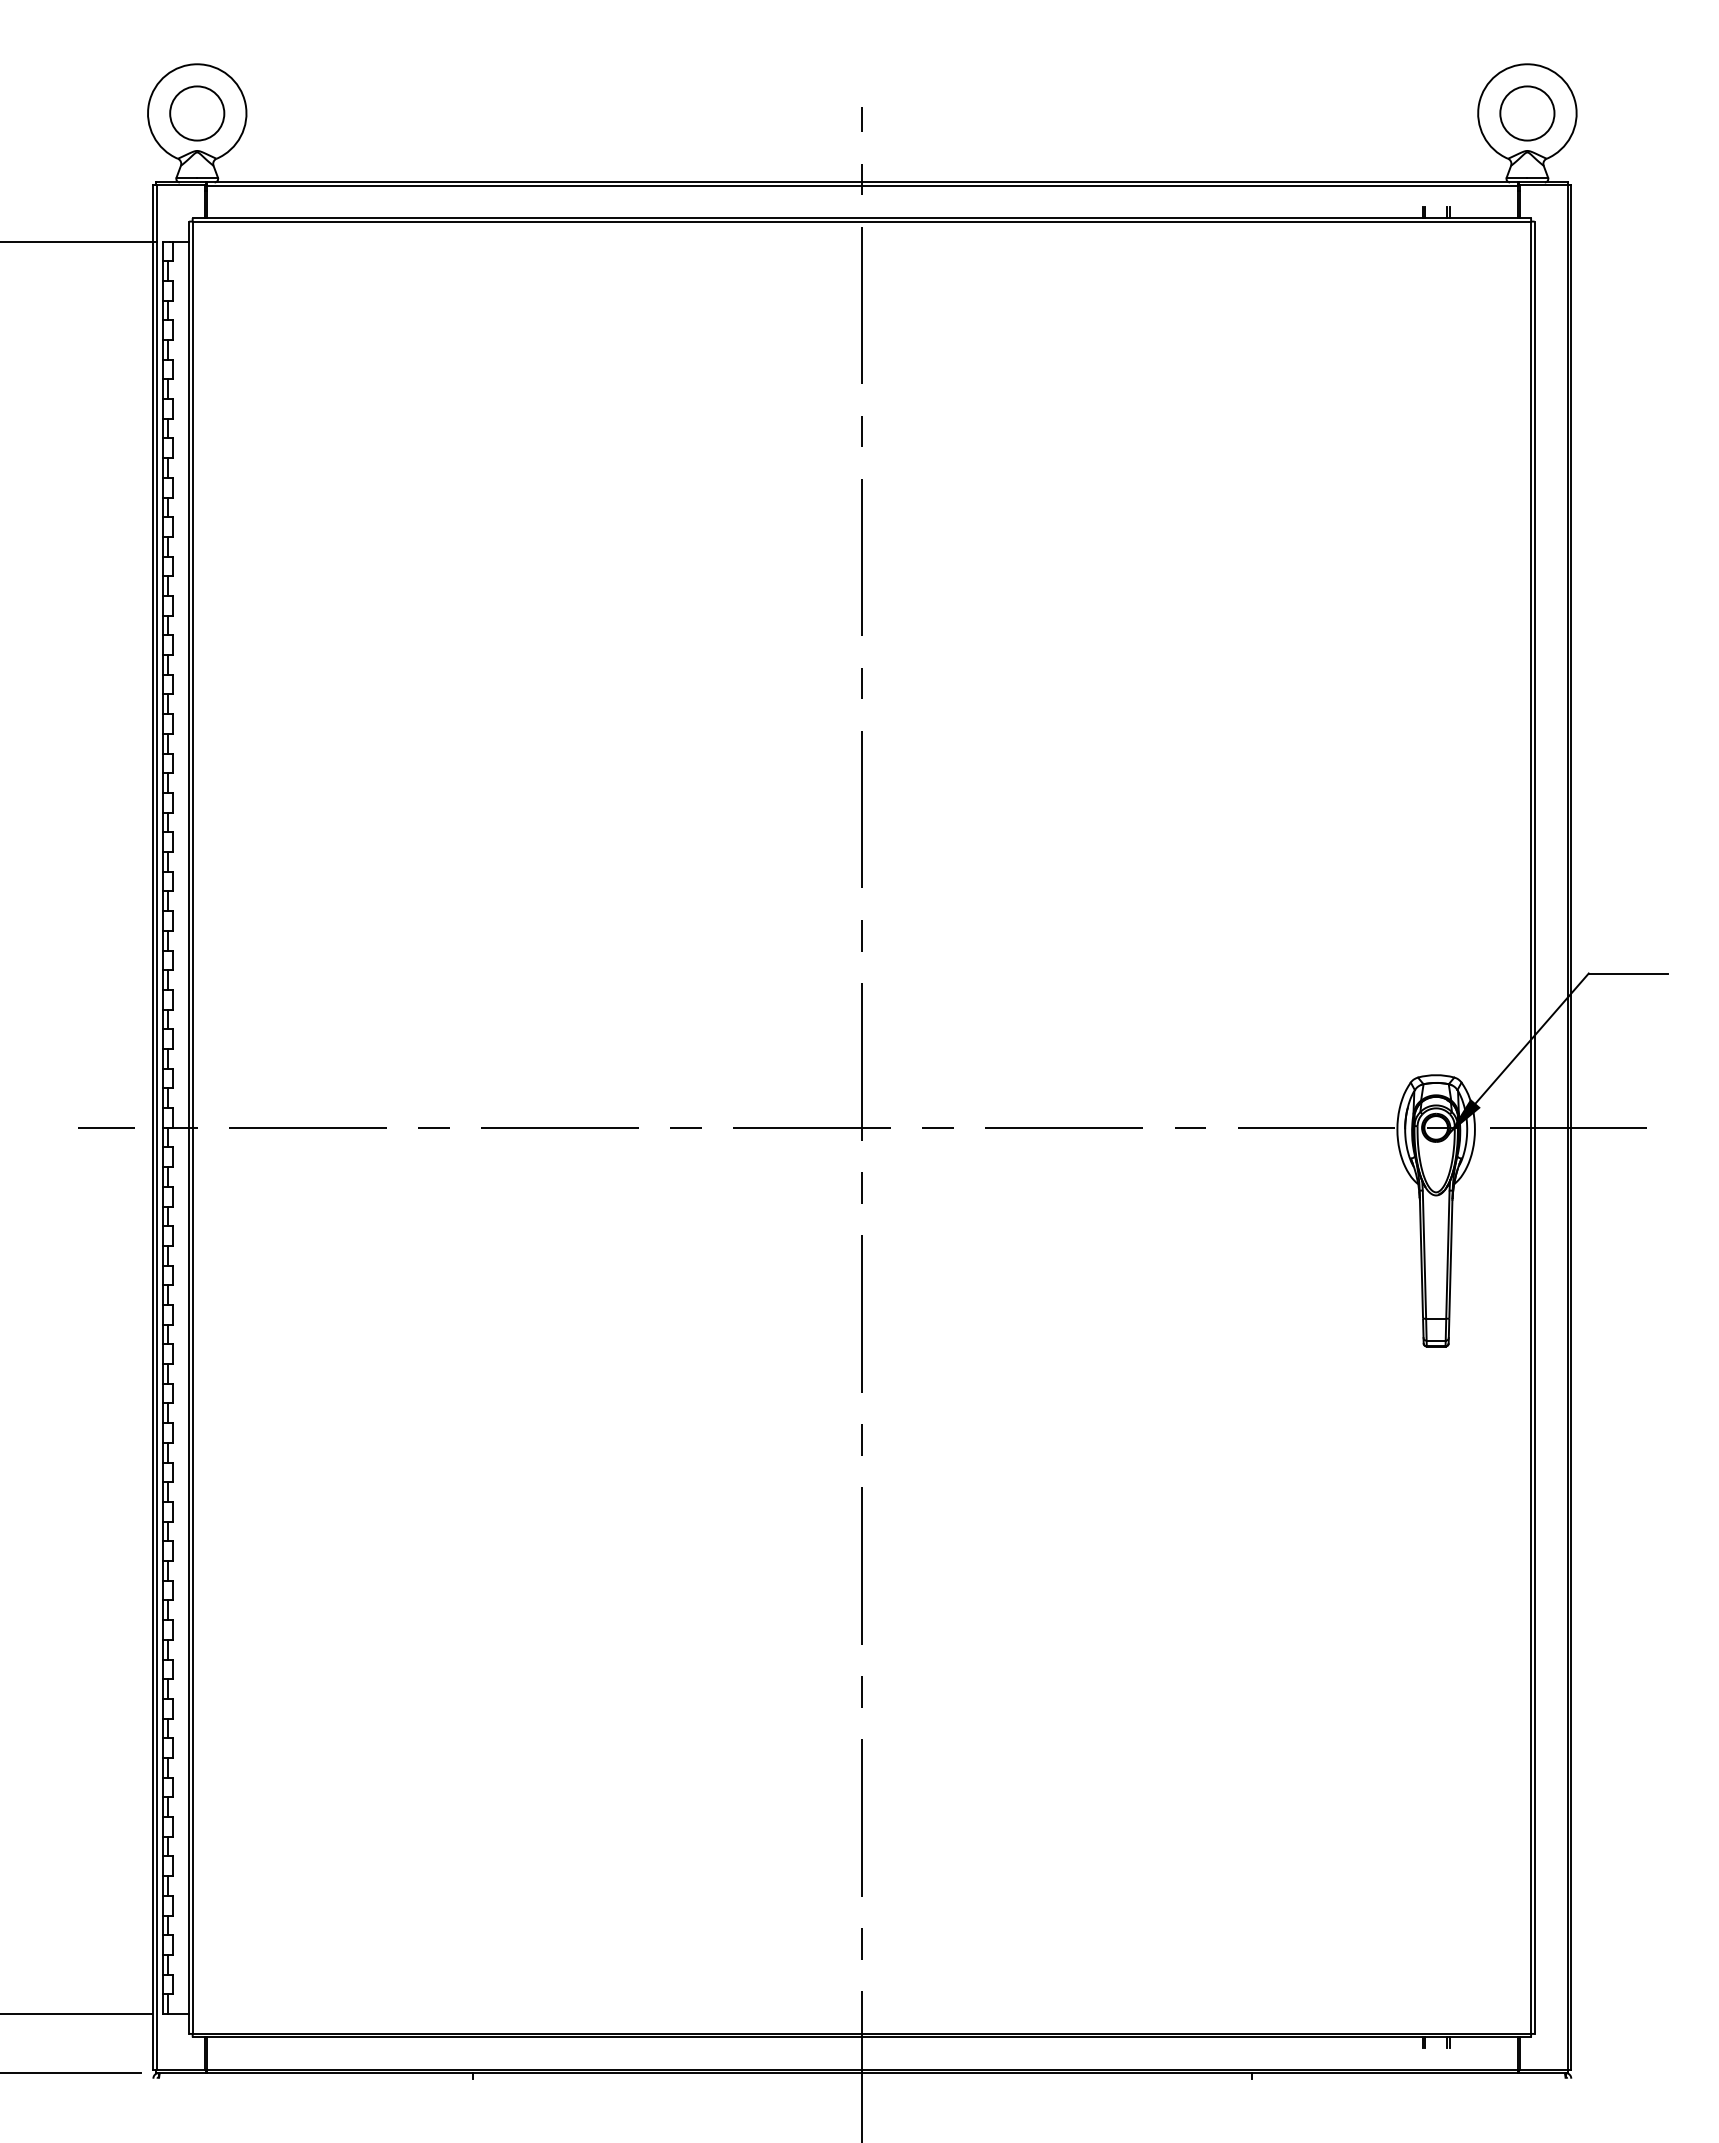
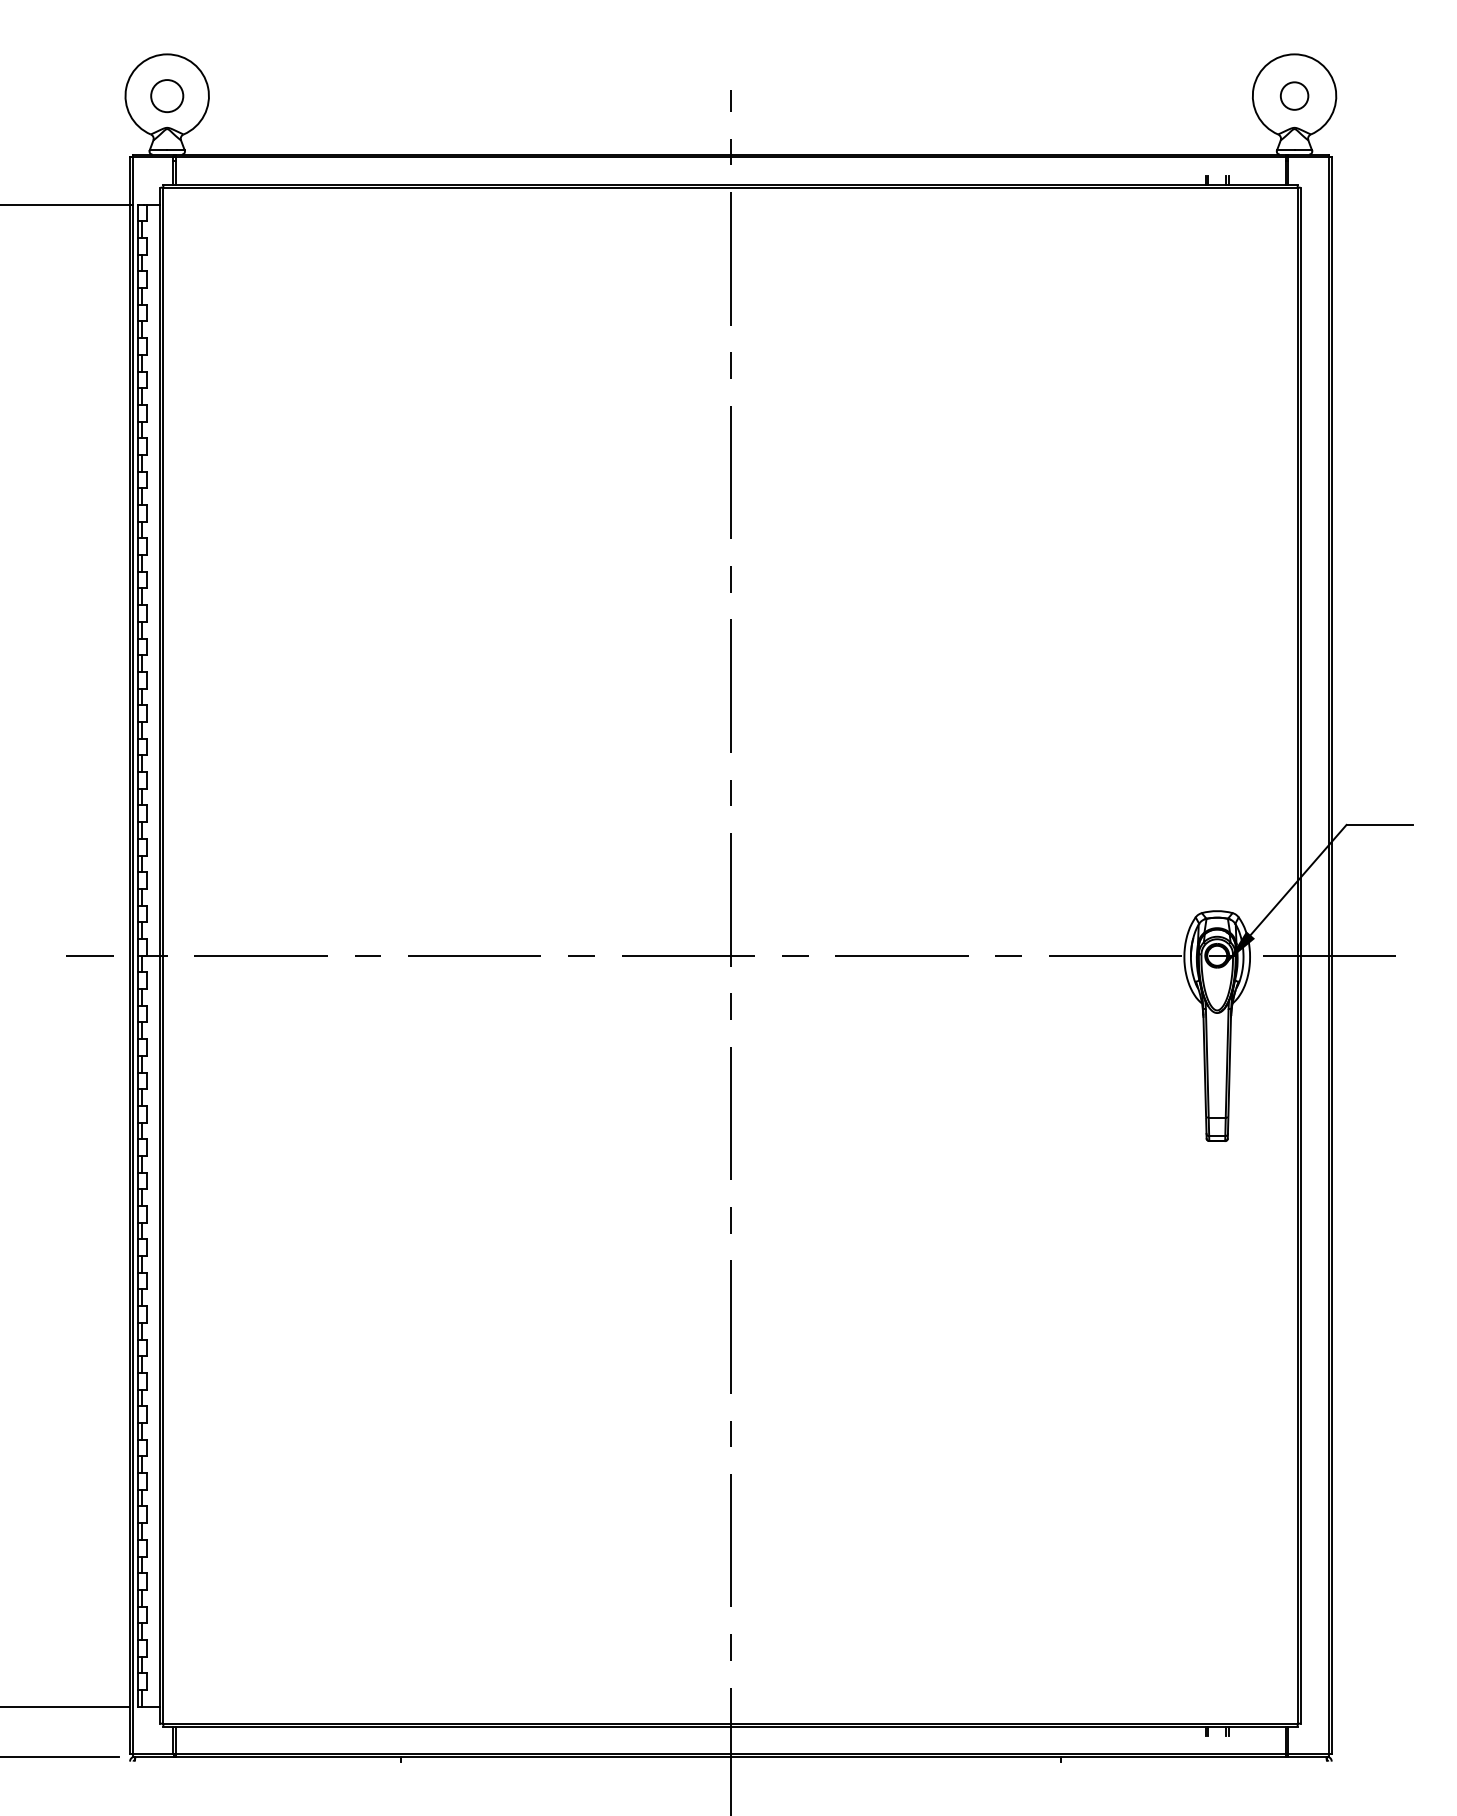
circle: (197, 113) -> (167, 96), size x0.7
circle: (1527, 113) -> (1294, 96), size x0.6

